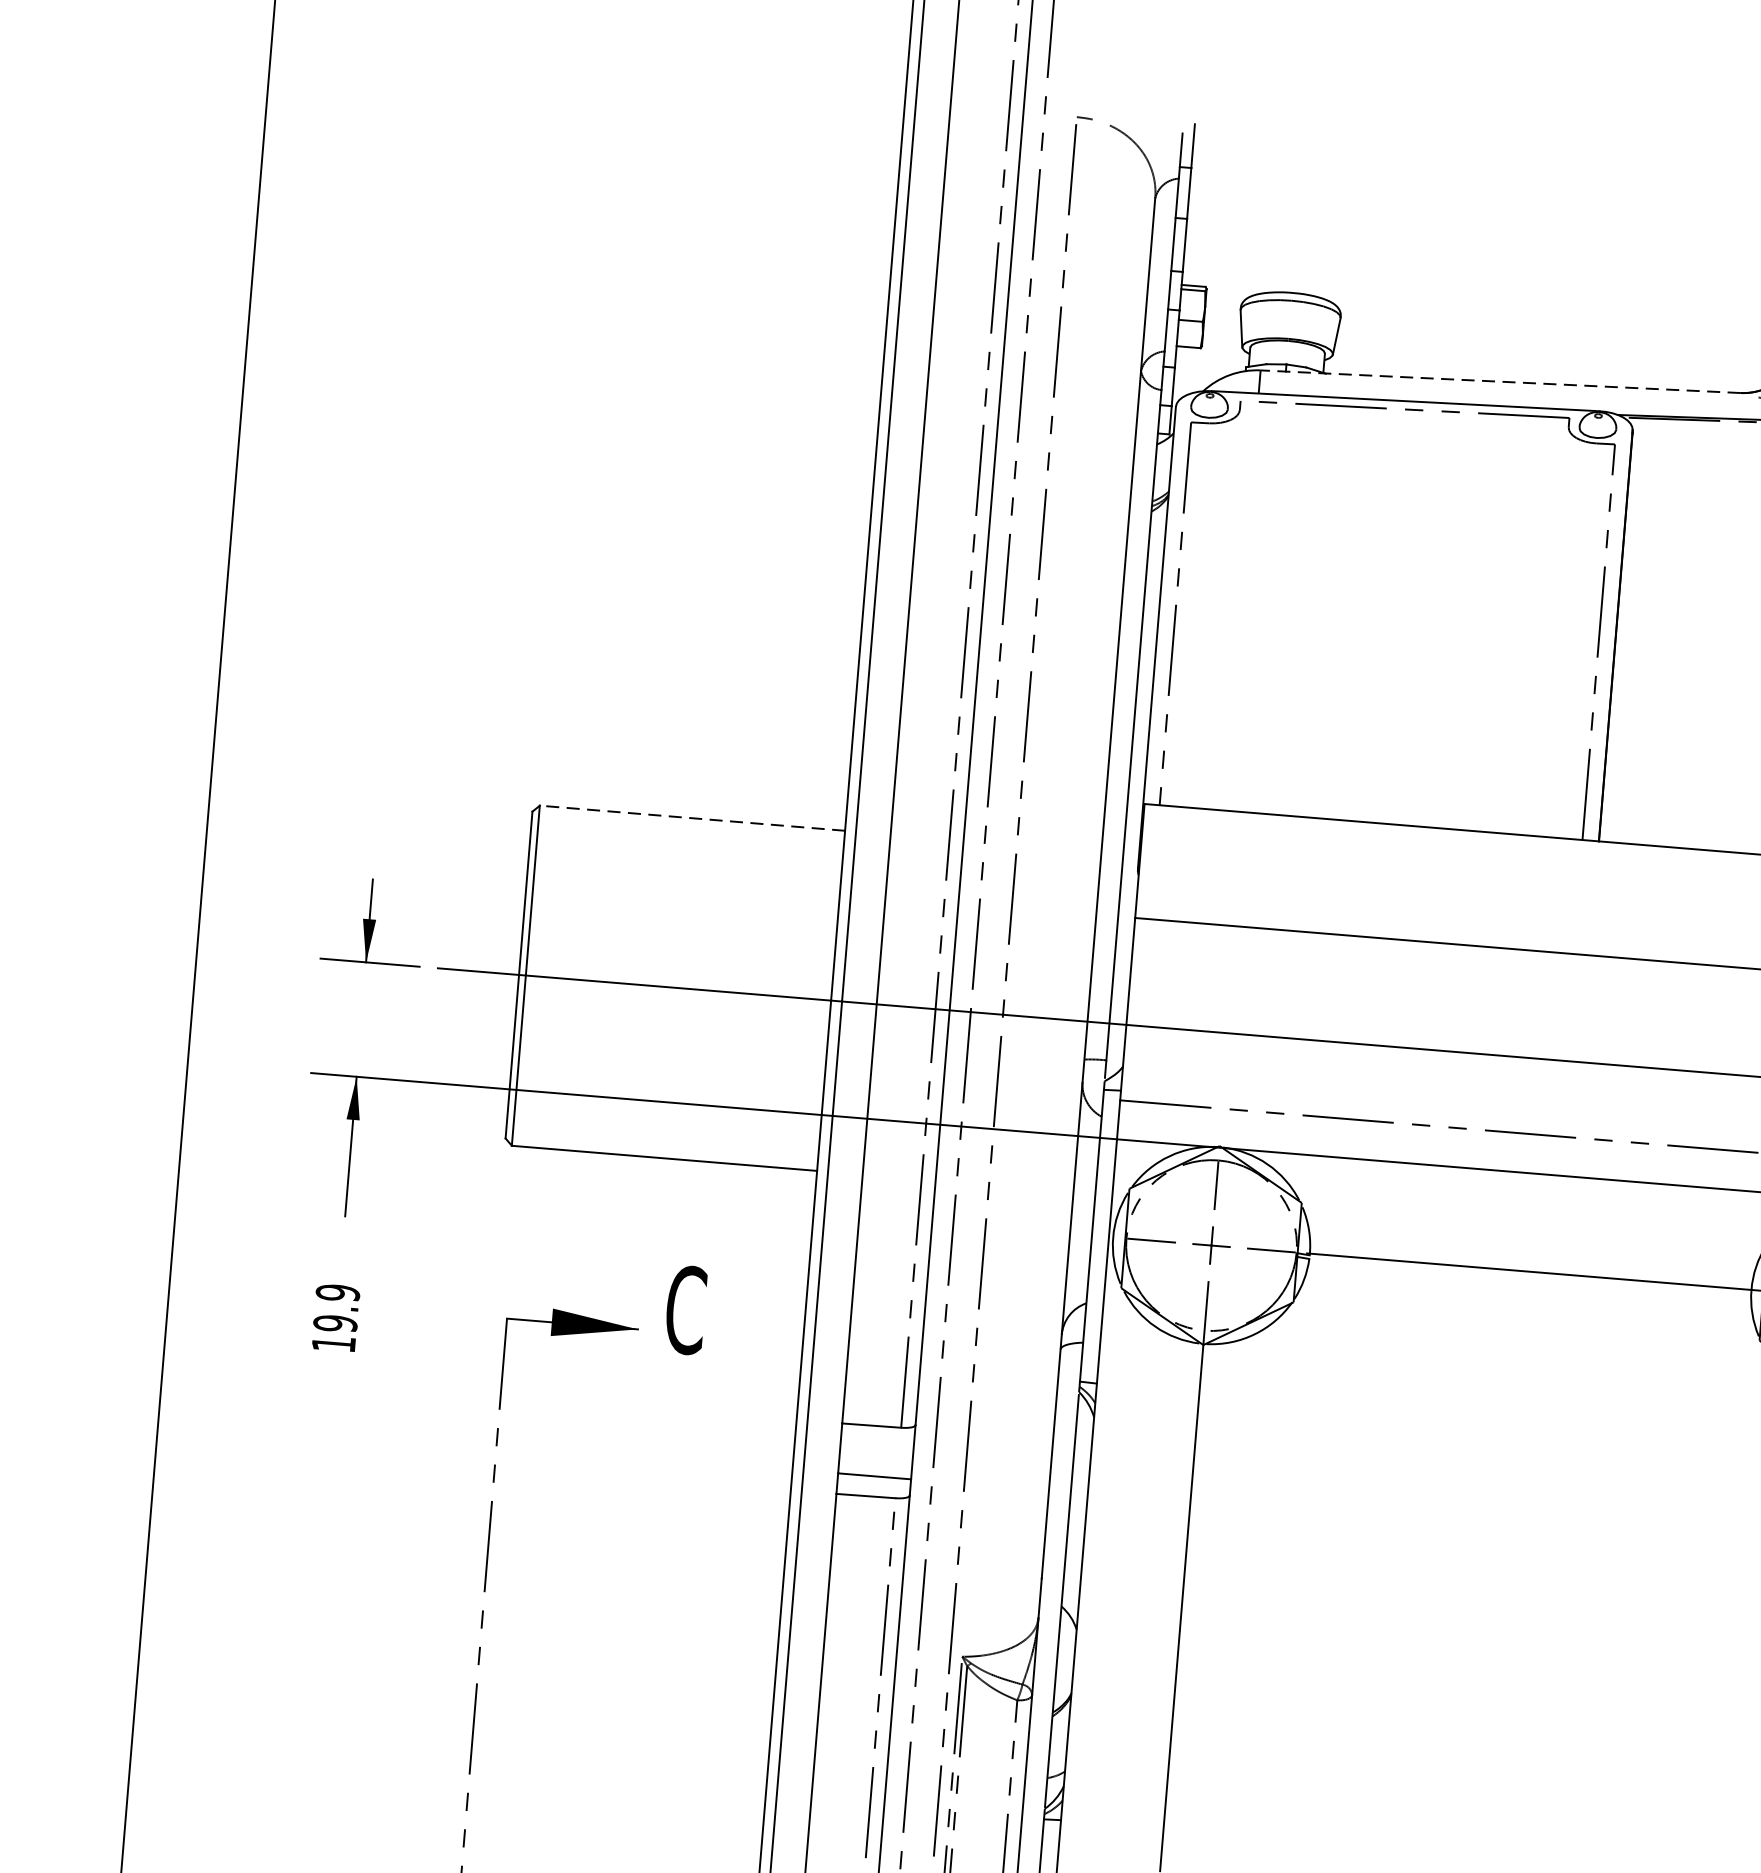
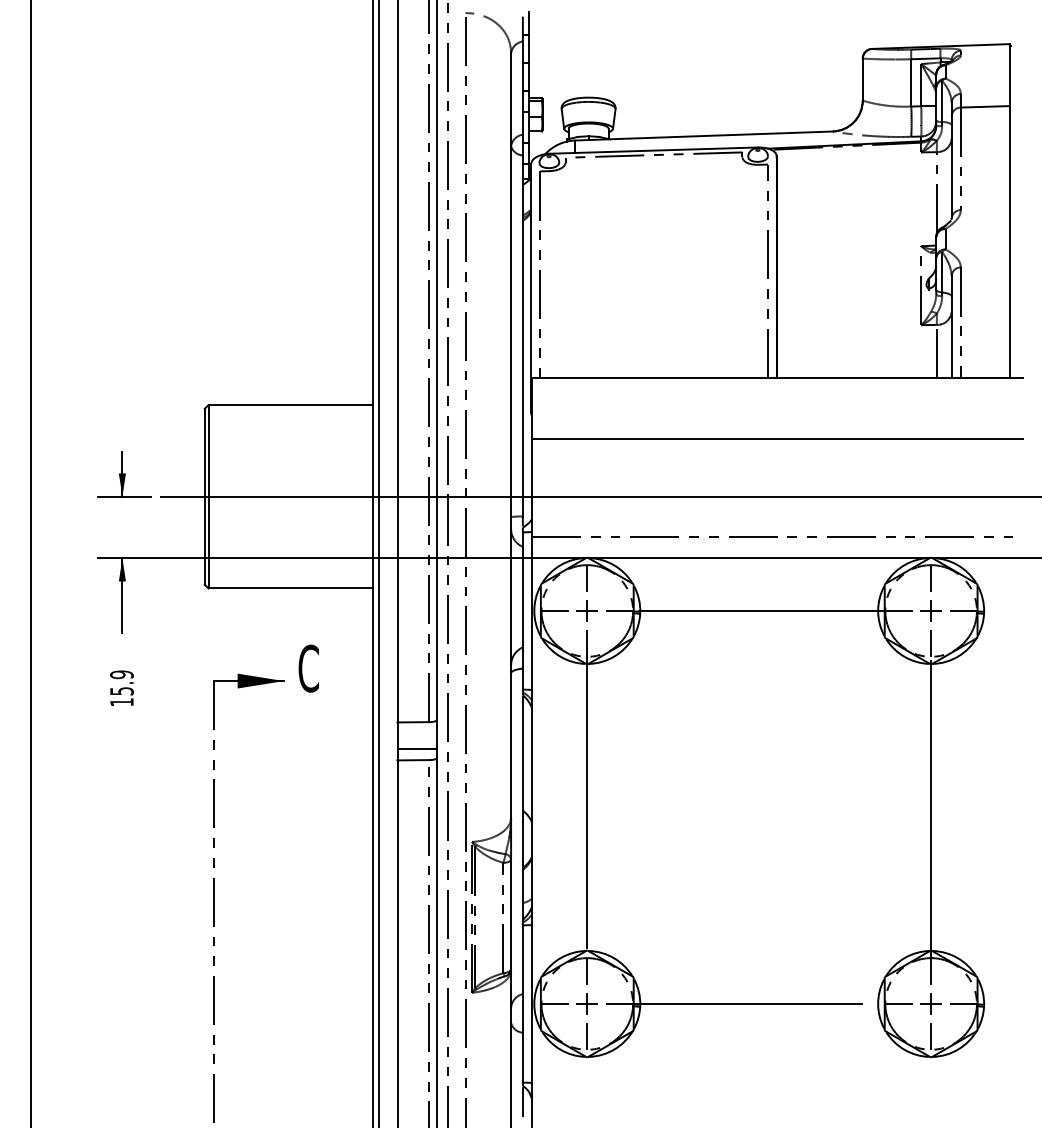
line: (1499, 382) -> (703, 136), dashed -> solid
line: (691, 818) -> (290, 405), dashed -> solid
text: (334, 1323) -> (121, 691), 19.9 -> 15.9

